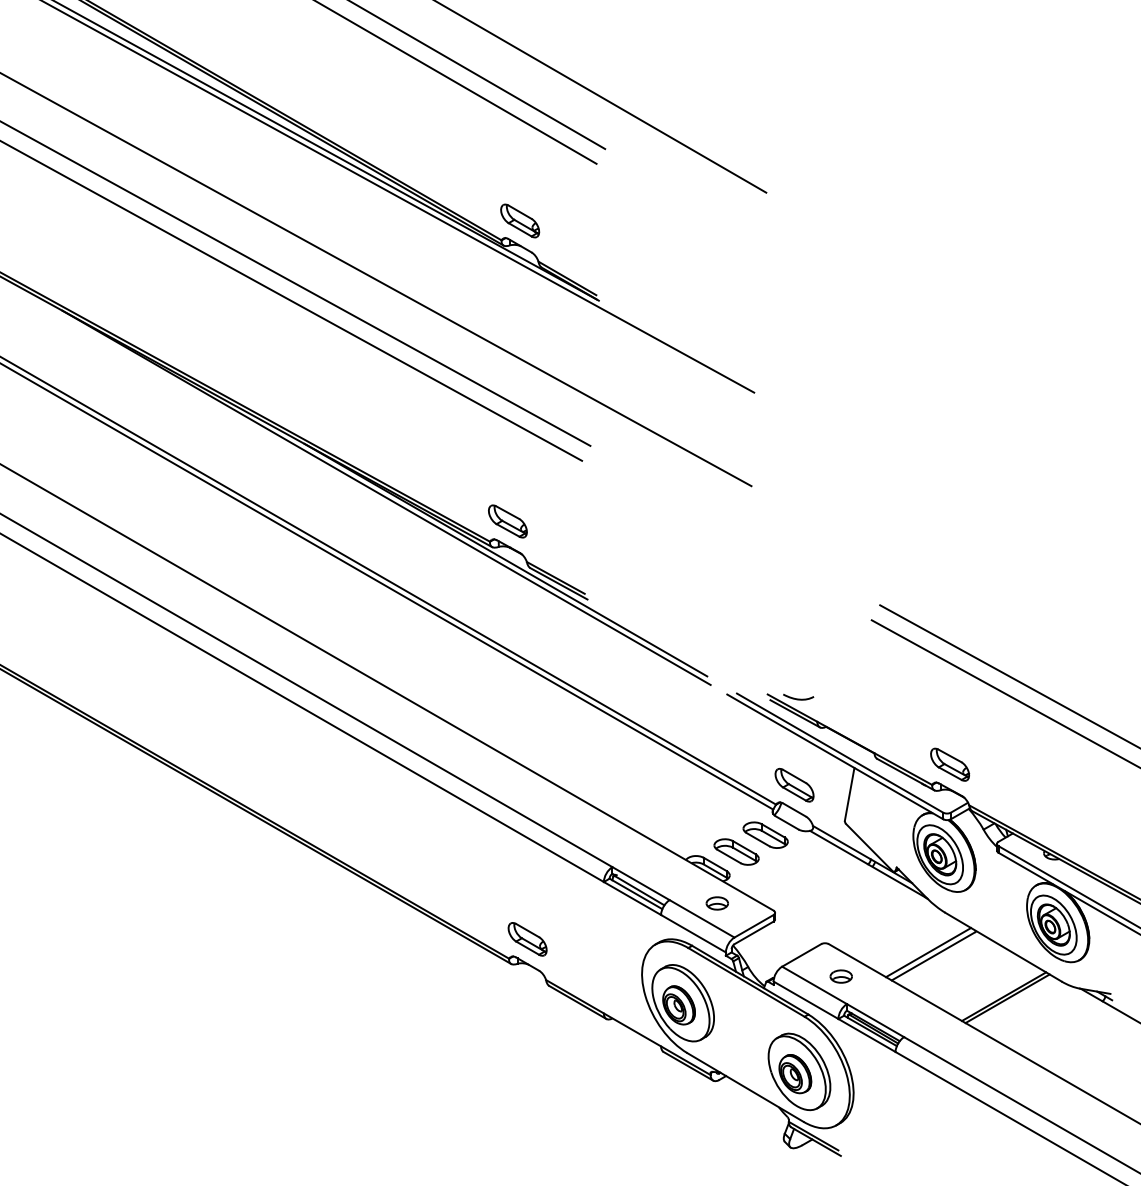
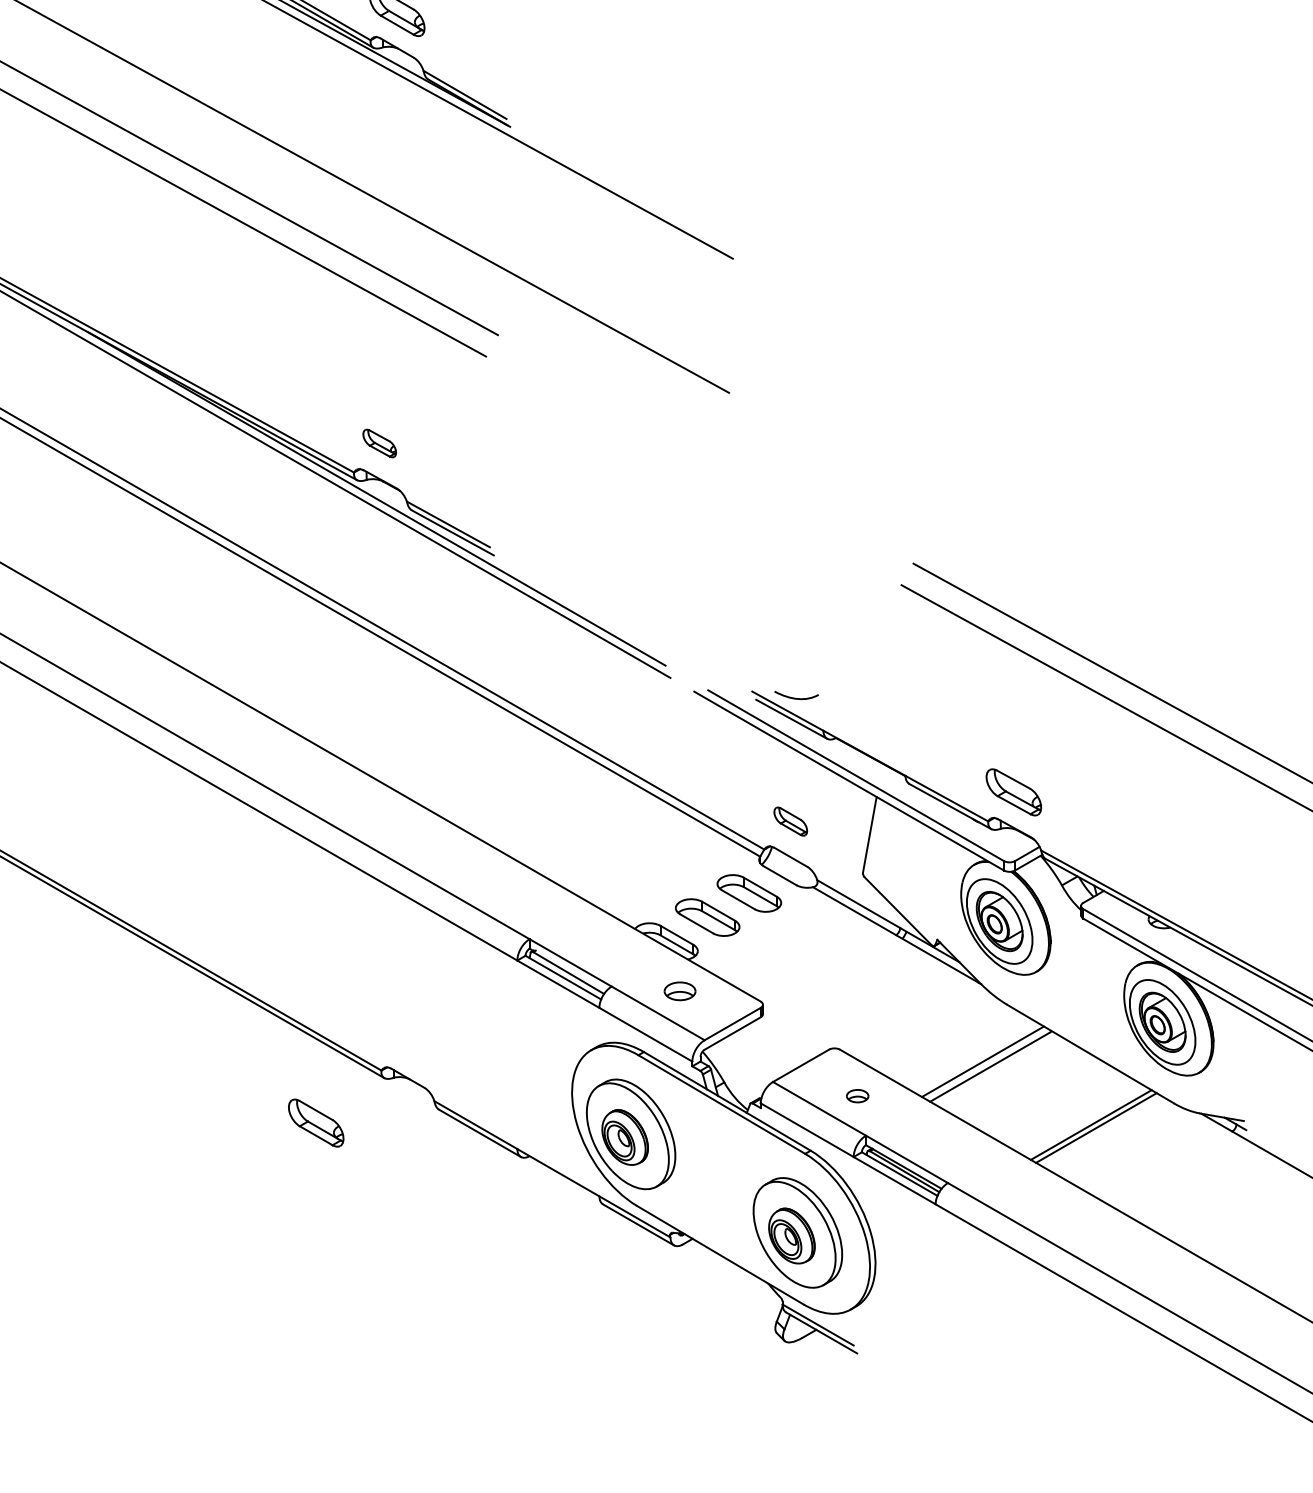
part: (507, 521) -> (379, 443), size x0.6
part: (794, 784) -> (790, 820), size x0.6
part: (527, 939) -> (315, 1123), moved
part: (840, 976) -> (856, 1096), size x0.7

